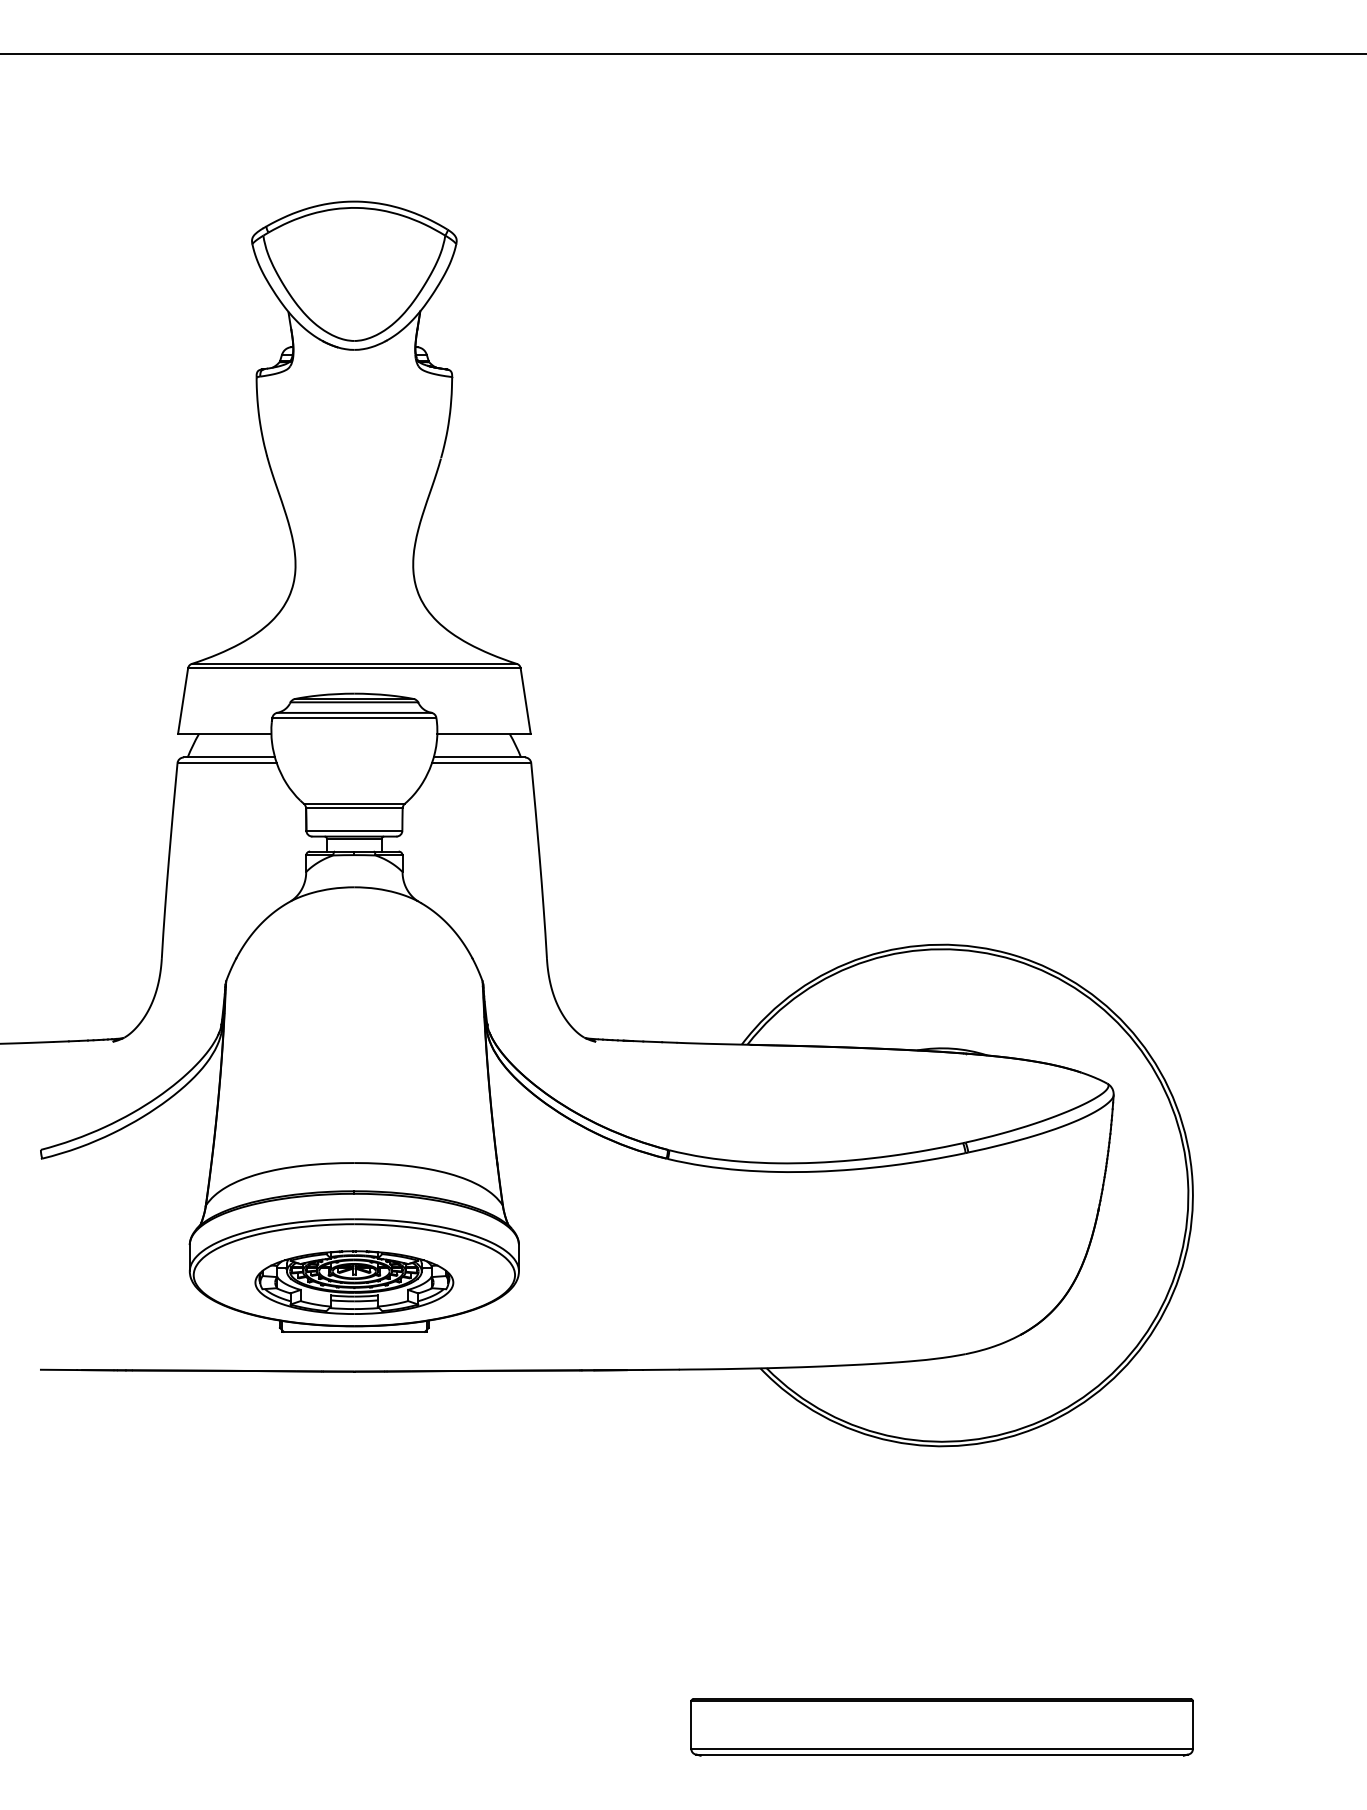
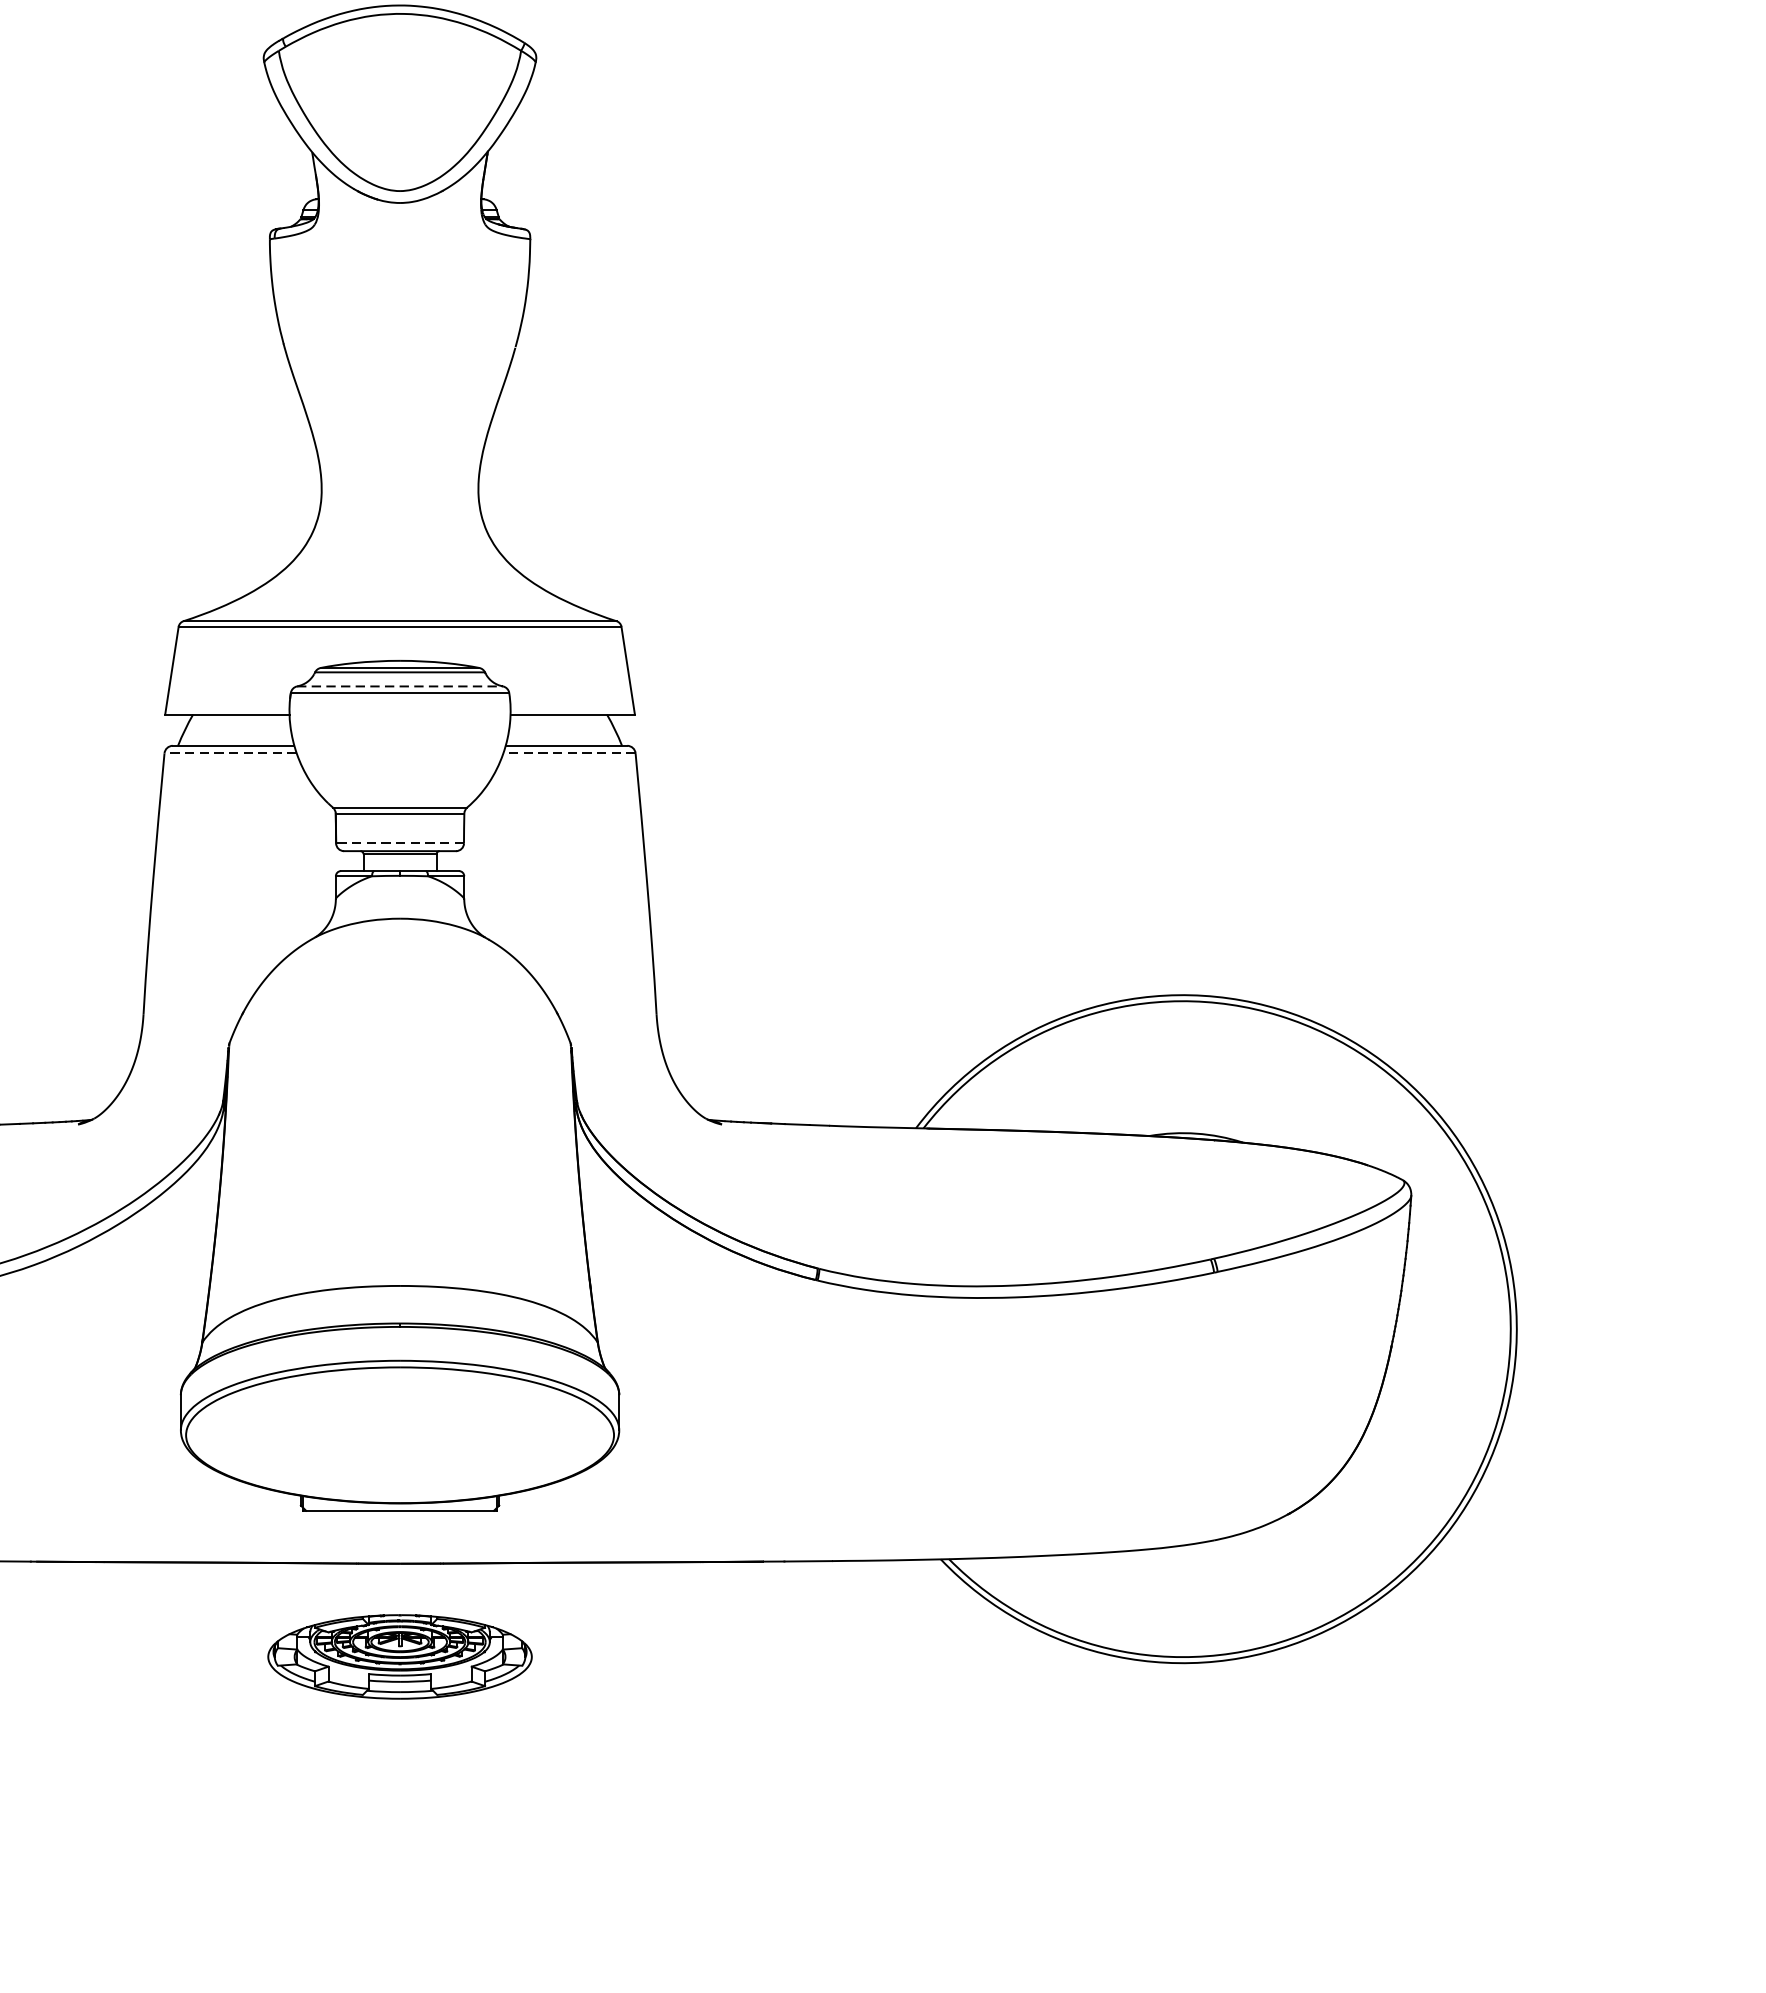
line: (354, 712) -> (400, 685), solid -> dashed
line: (227, 763) -> (231, 753), solid -> dashed
line: (481, 763) -> (569, 753), solid -> dashed
line: (354, 830) -> (400, 843), solid -> dashed
part: (354, 1282) -> (400, 1656), moved

